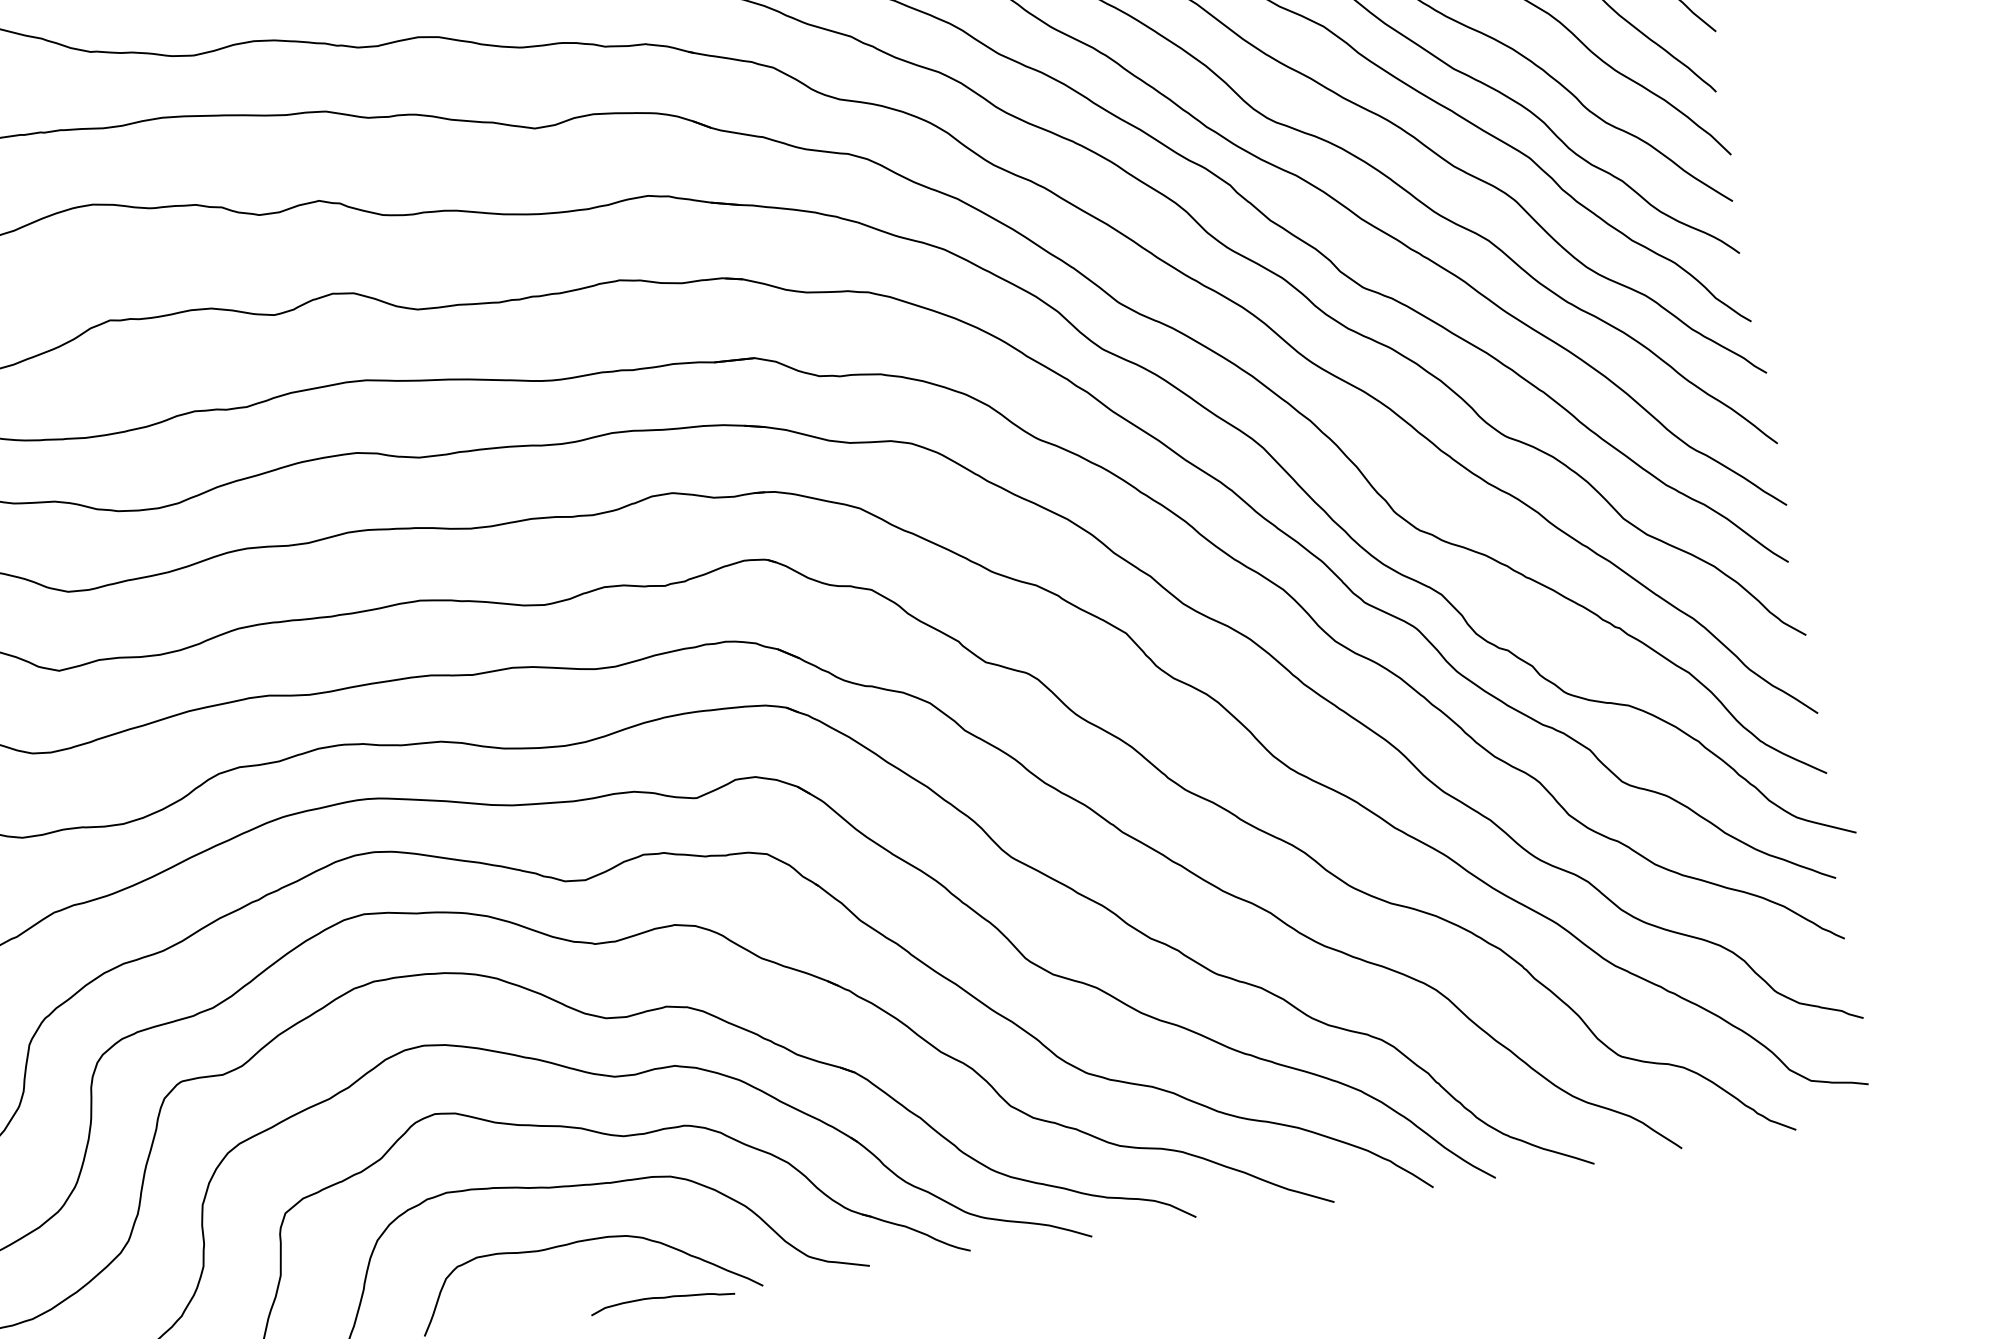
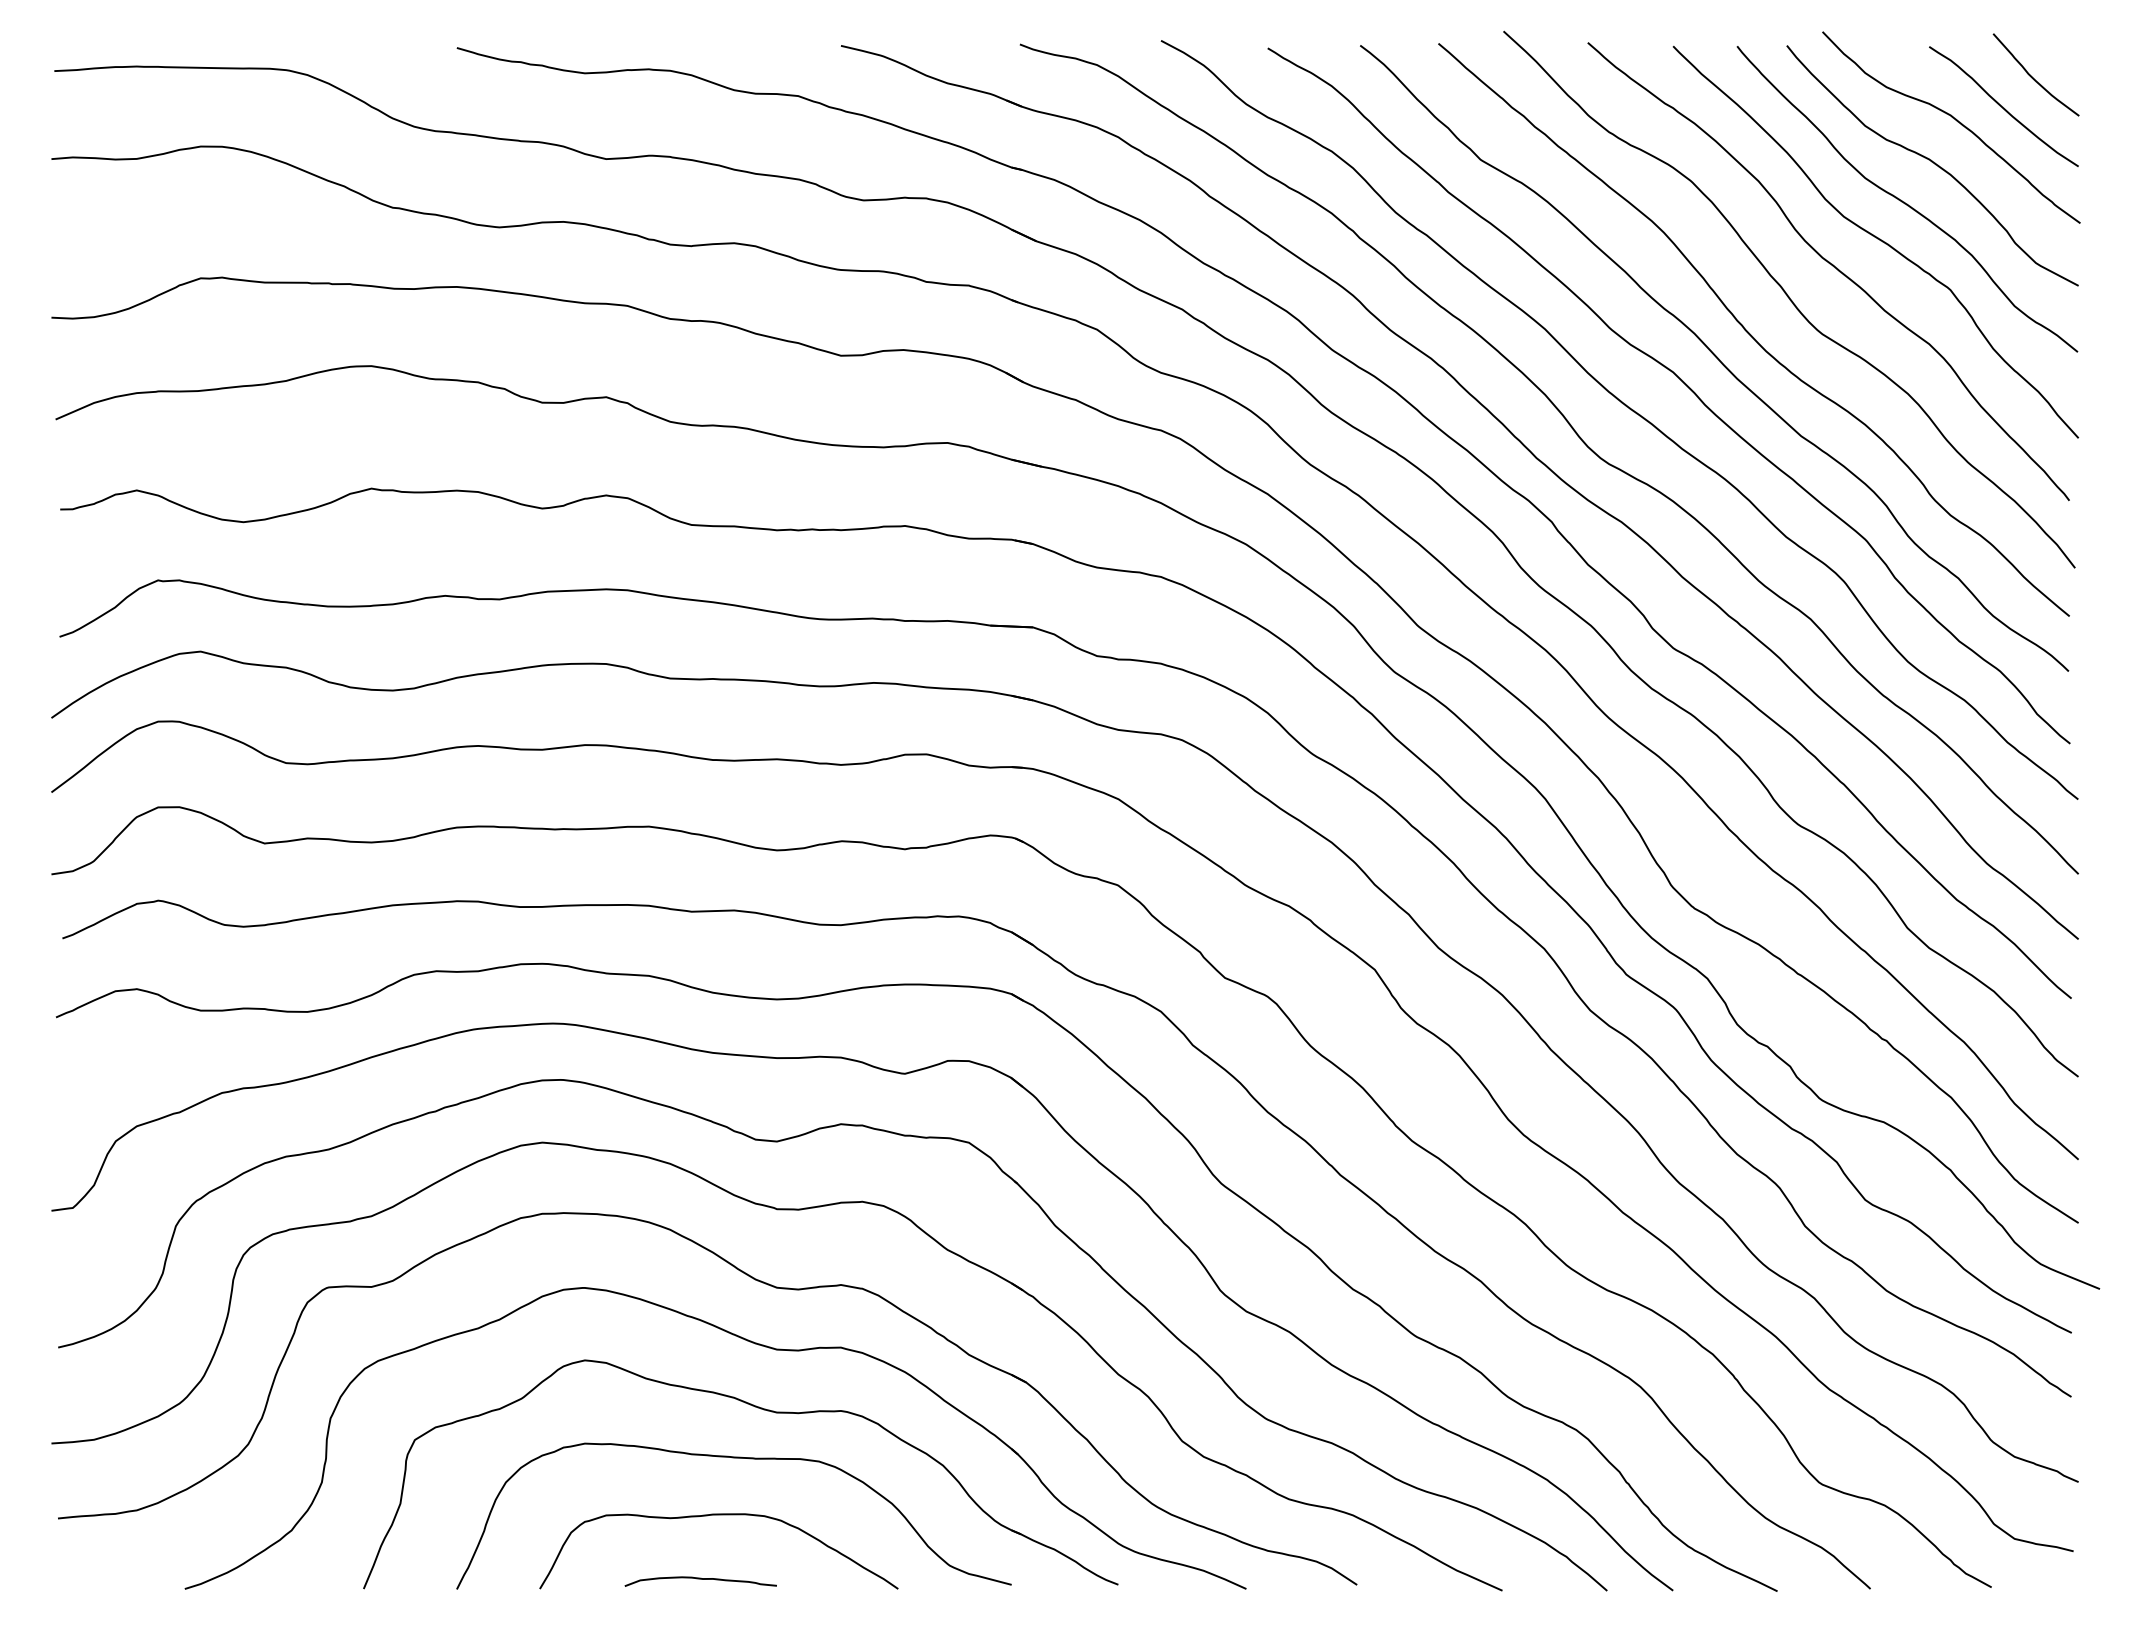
curve: (662, 1298) -> (700, 1579), moved

